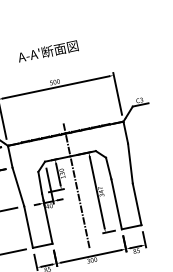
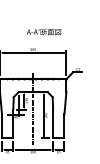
text: (47, 50) -> (43, 31), moved

